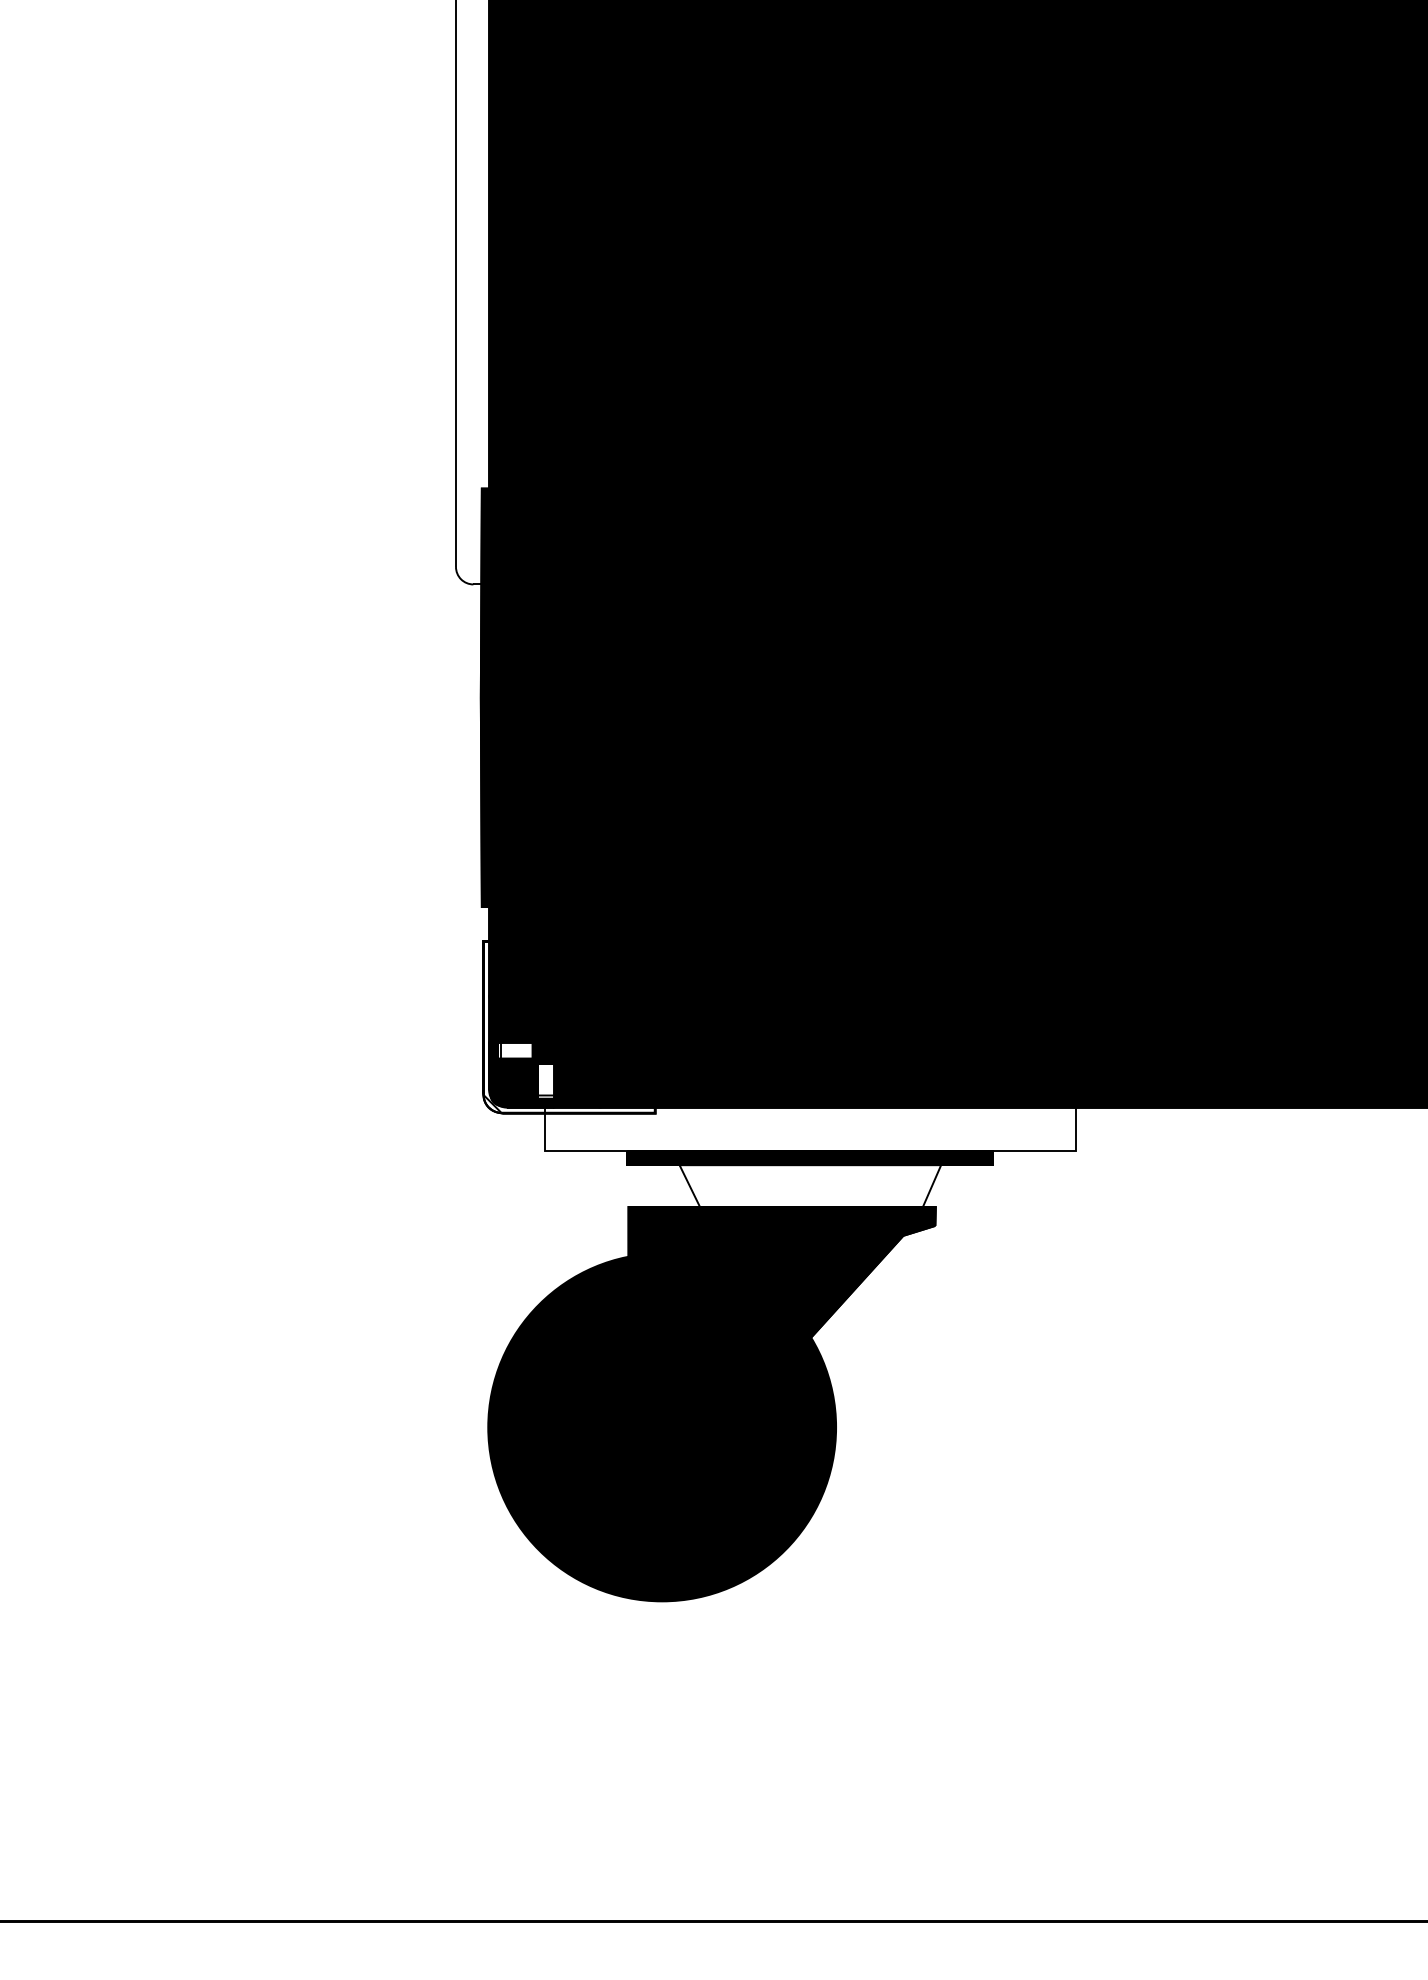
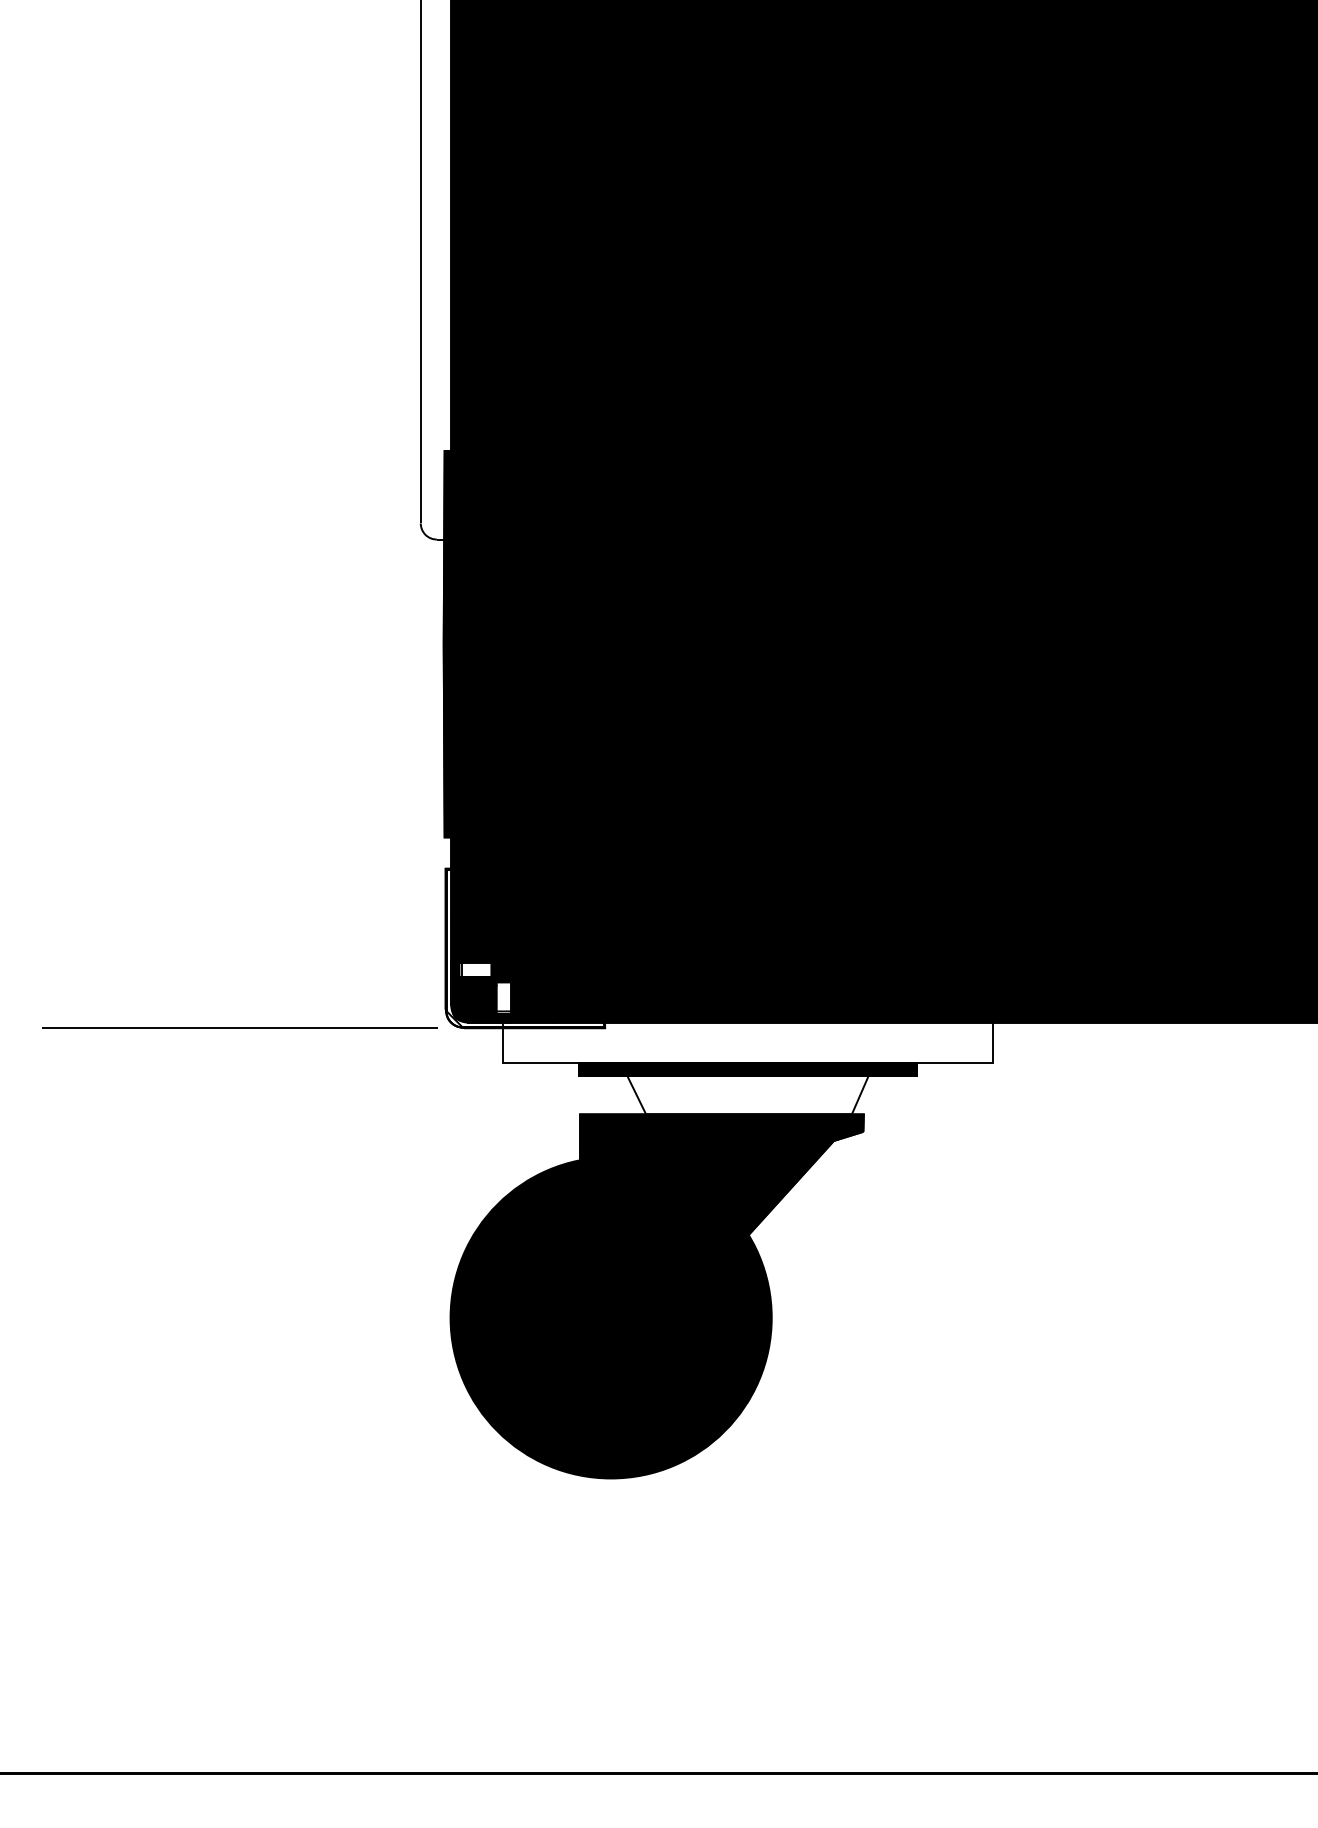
line: (259, 1113) -> (239, 1028), added

